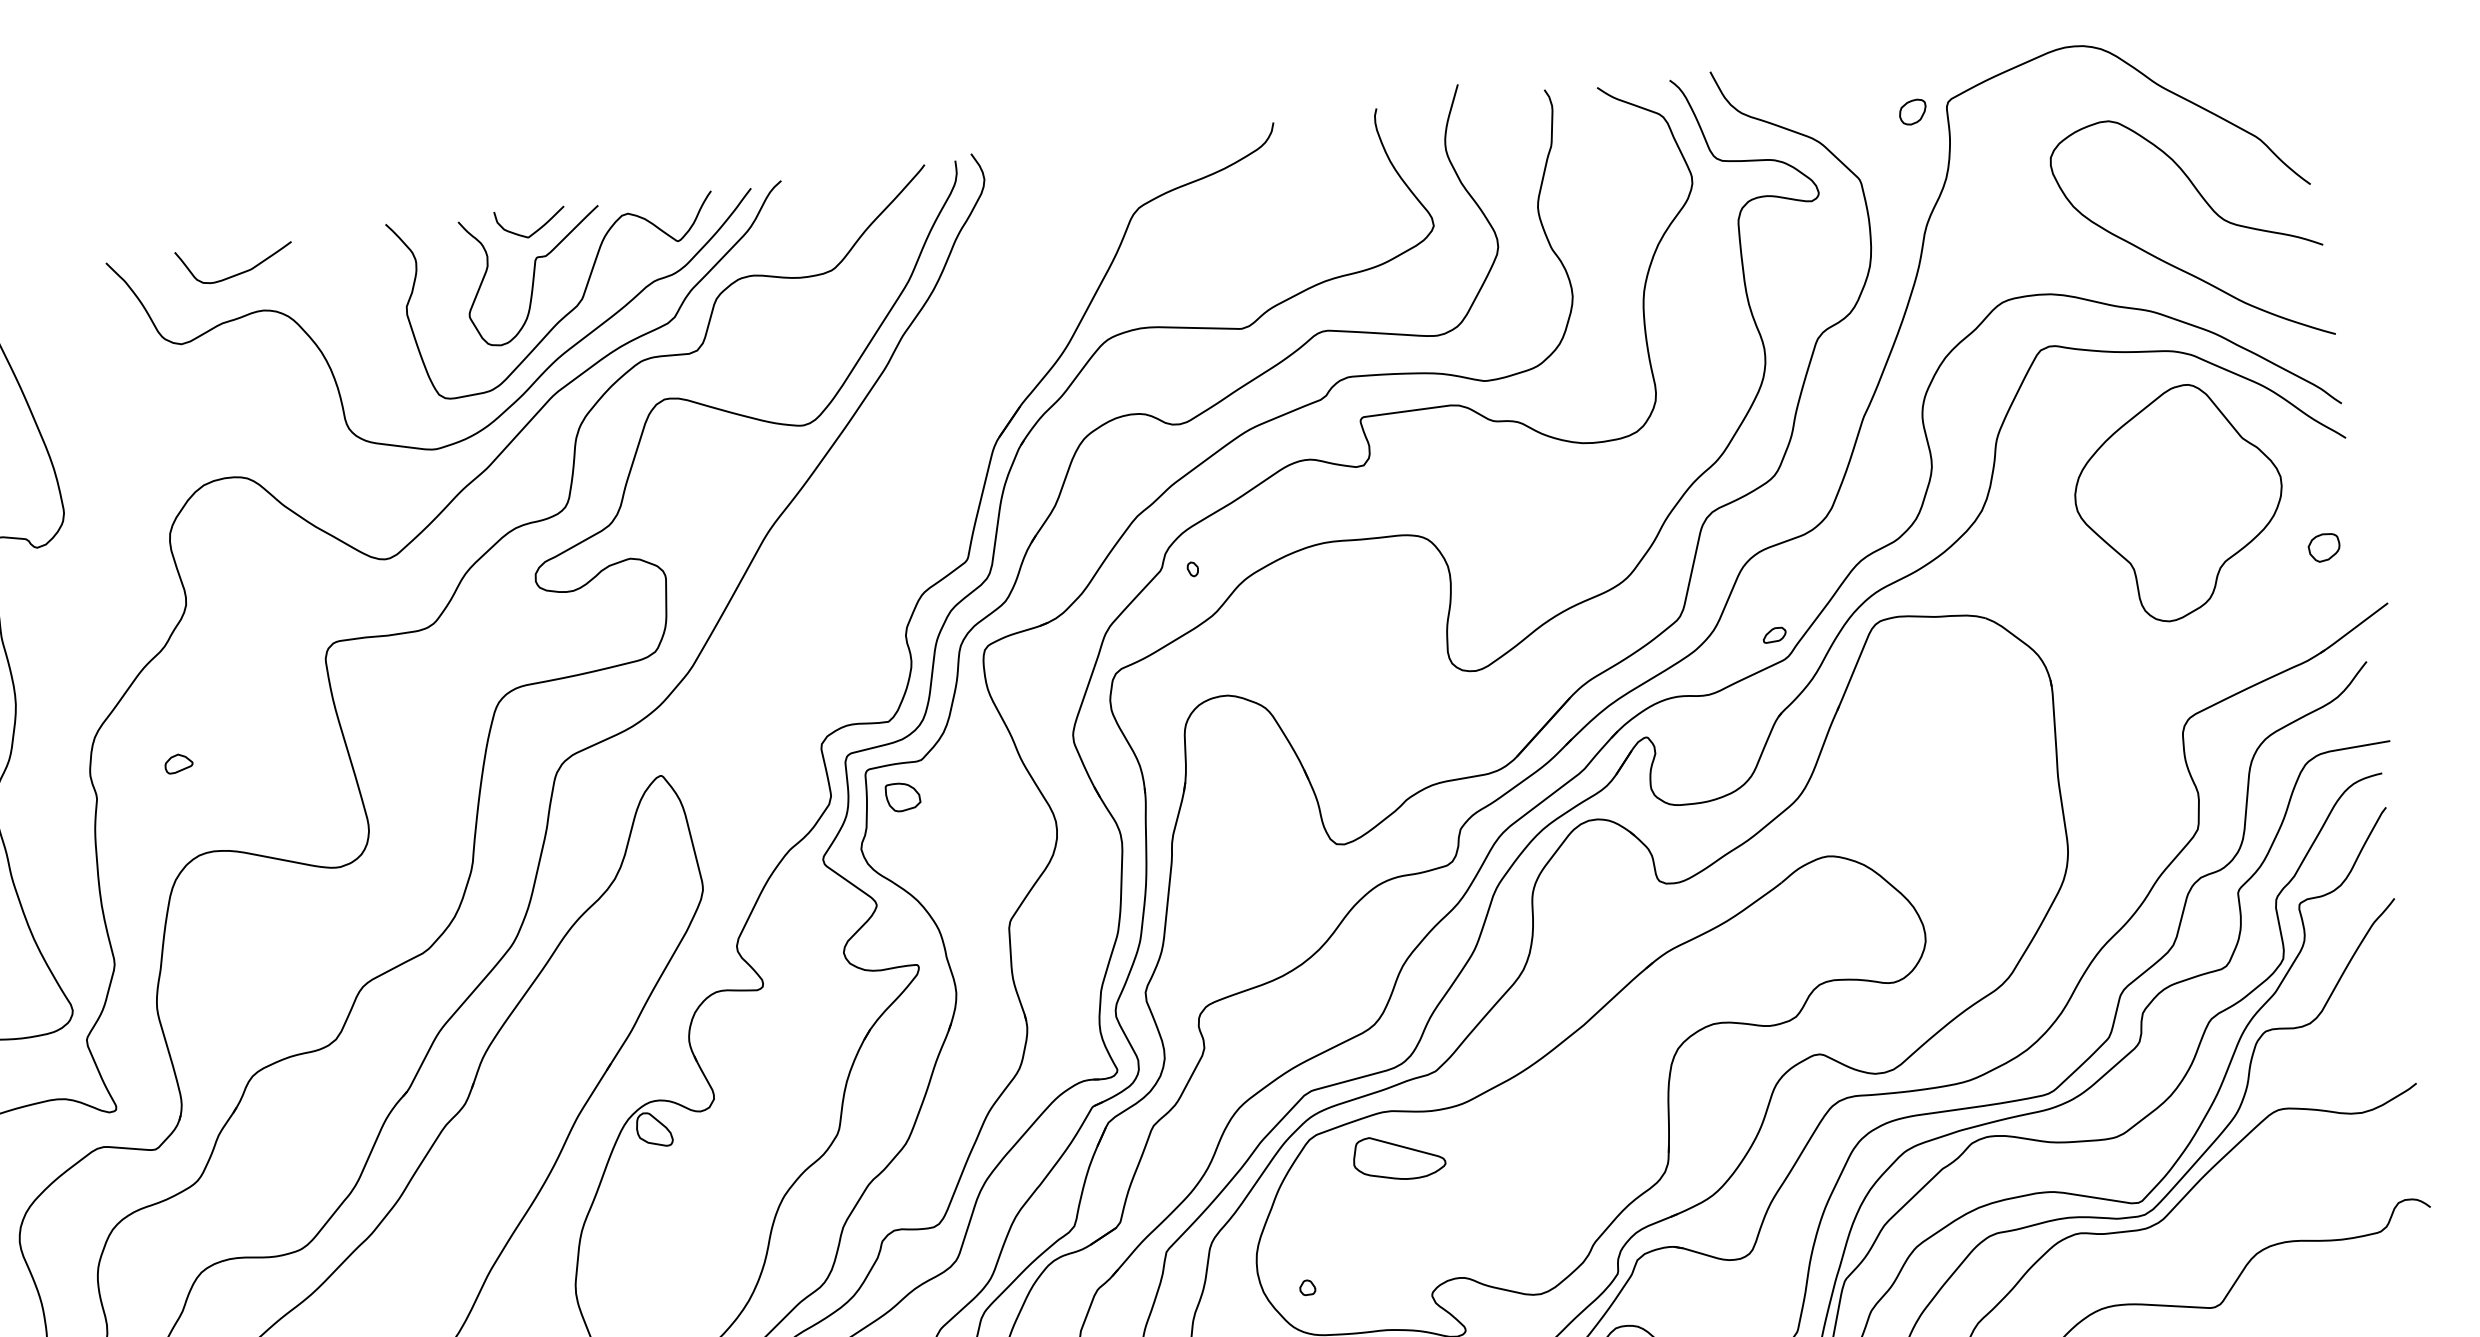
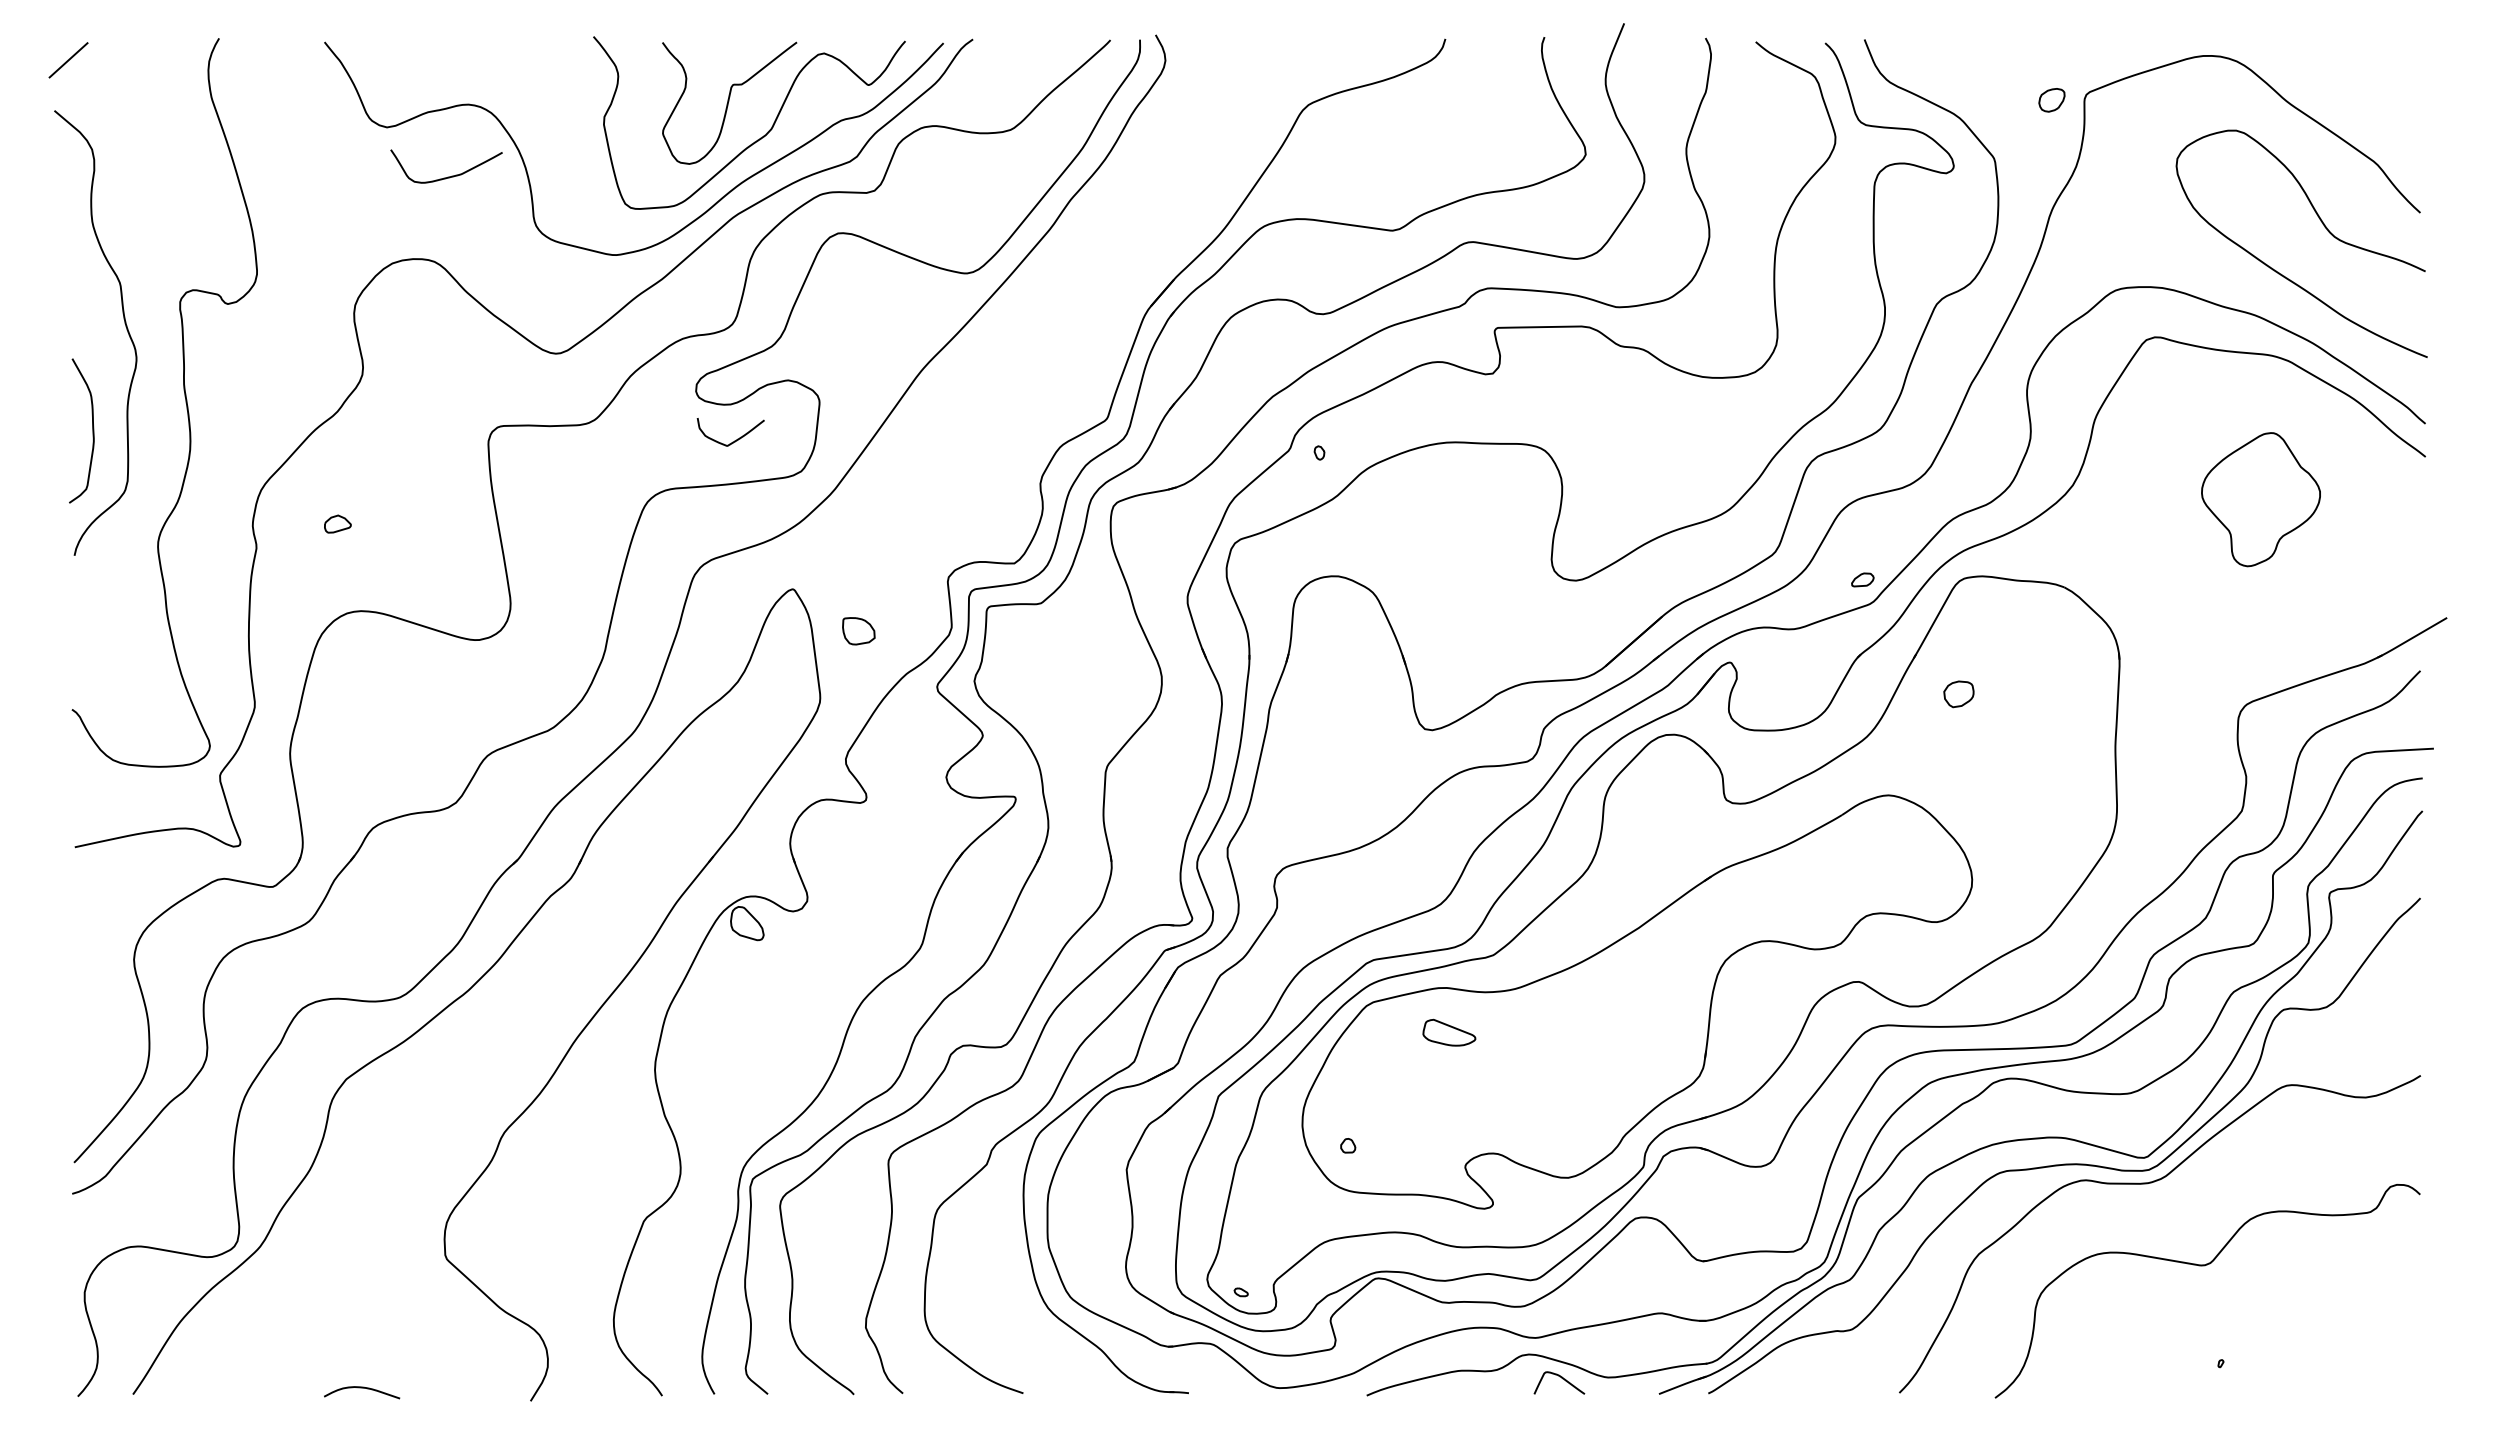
curve: (535, 230) -> (734, 440), moved
curve: (237, 273) -> (447, 176), moved
part: (2179, 502) -> (2260, 499), size x0.6
part: (2323, 547) -> (1958, 694), moved
part: (902, 797) -> (858, 631), moved
part: (1399, 1157) -> (1449, 1032), size x0.6

